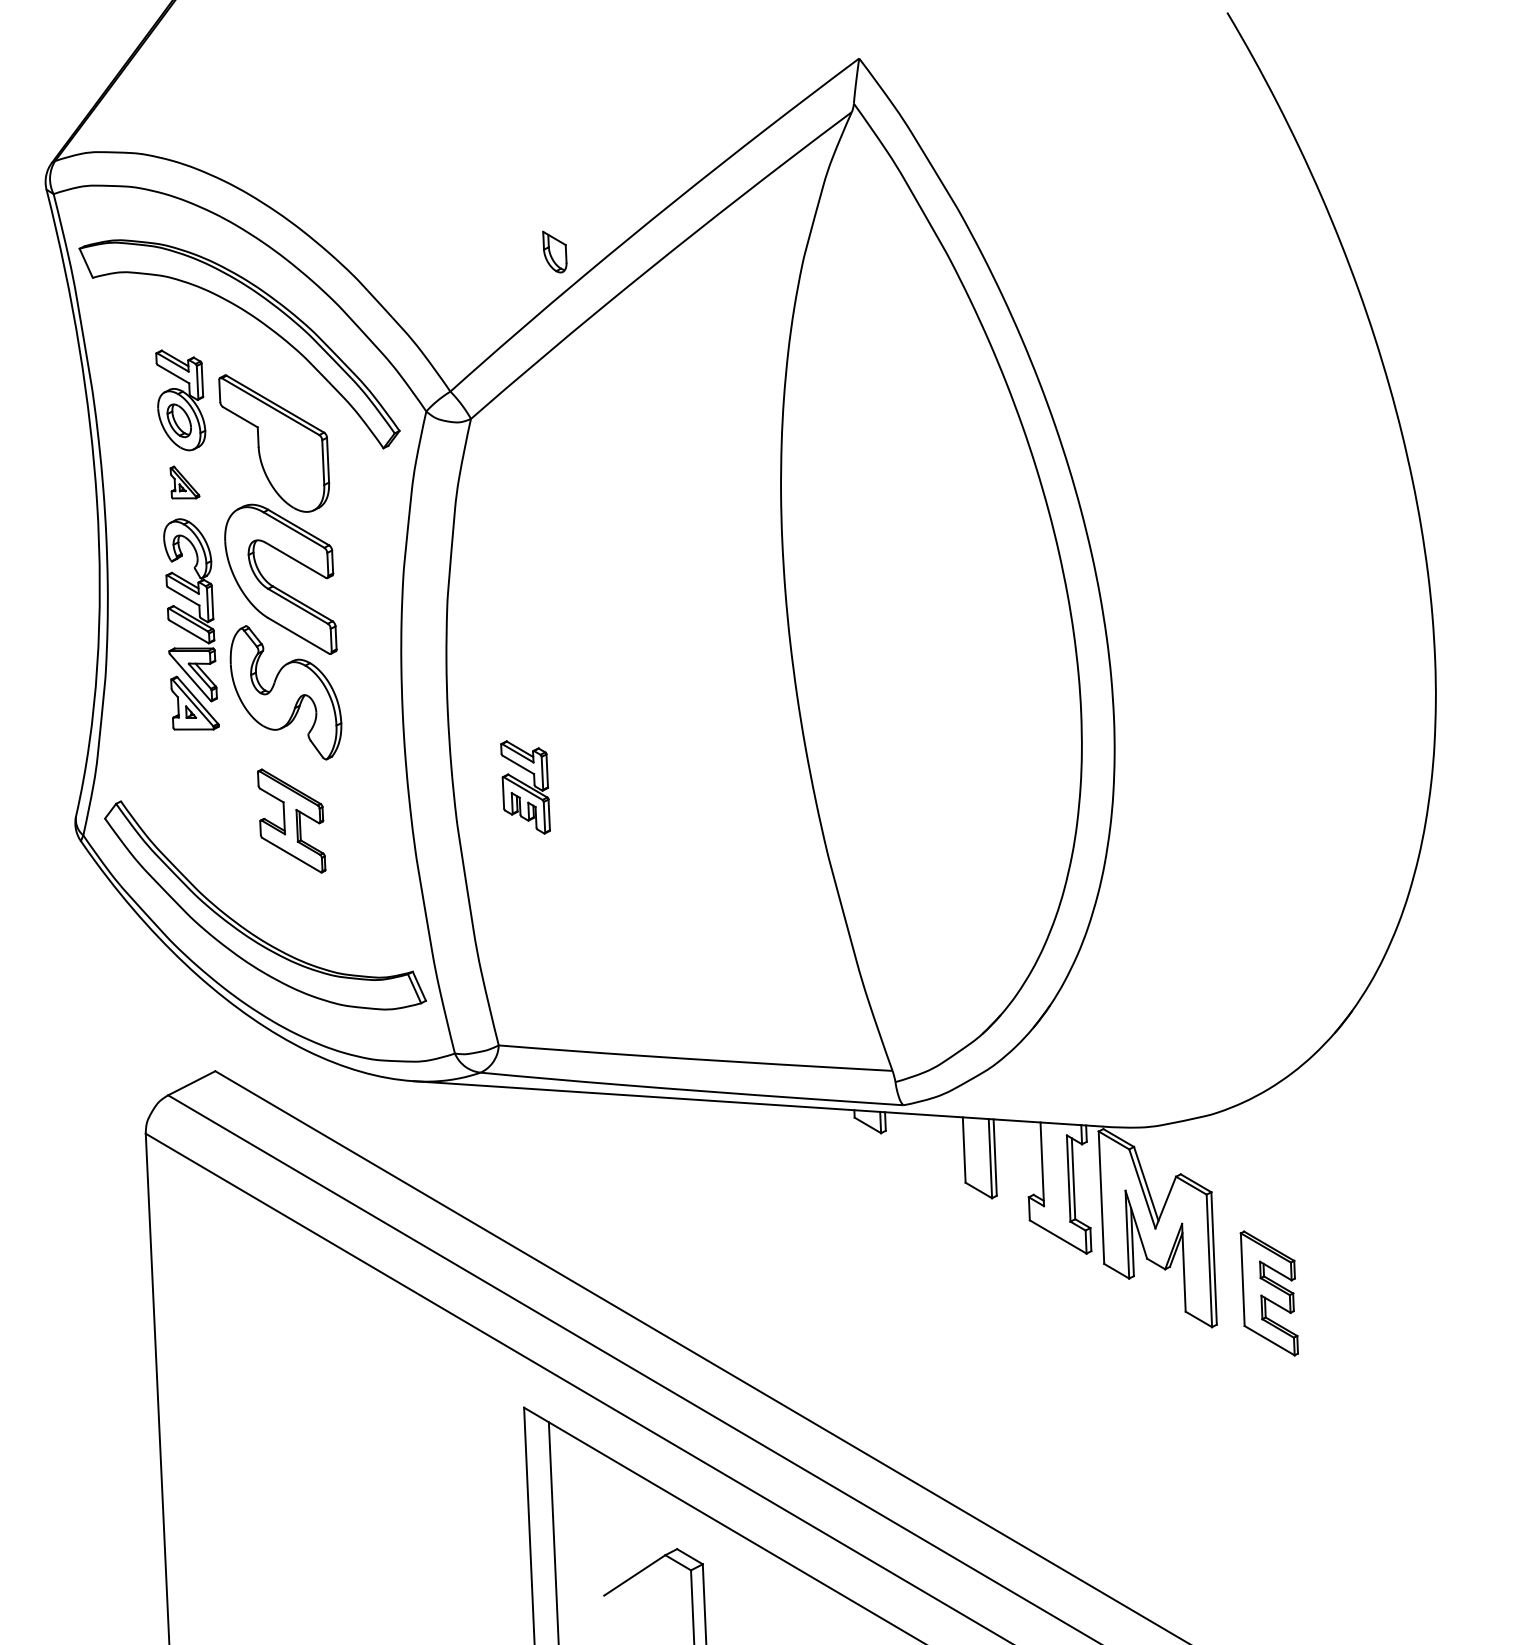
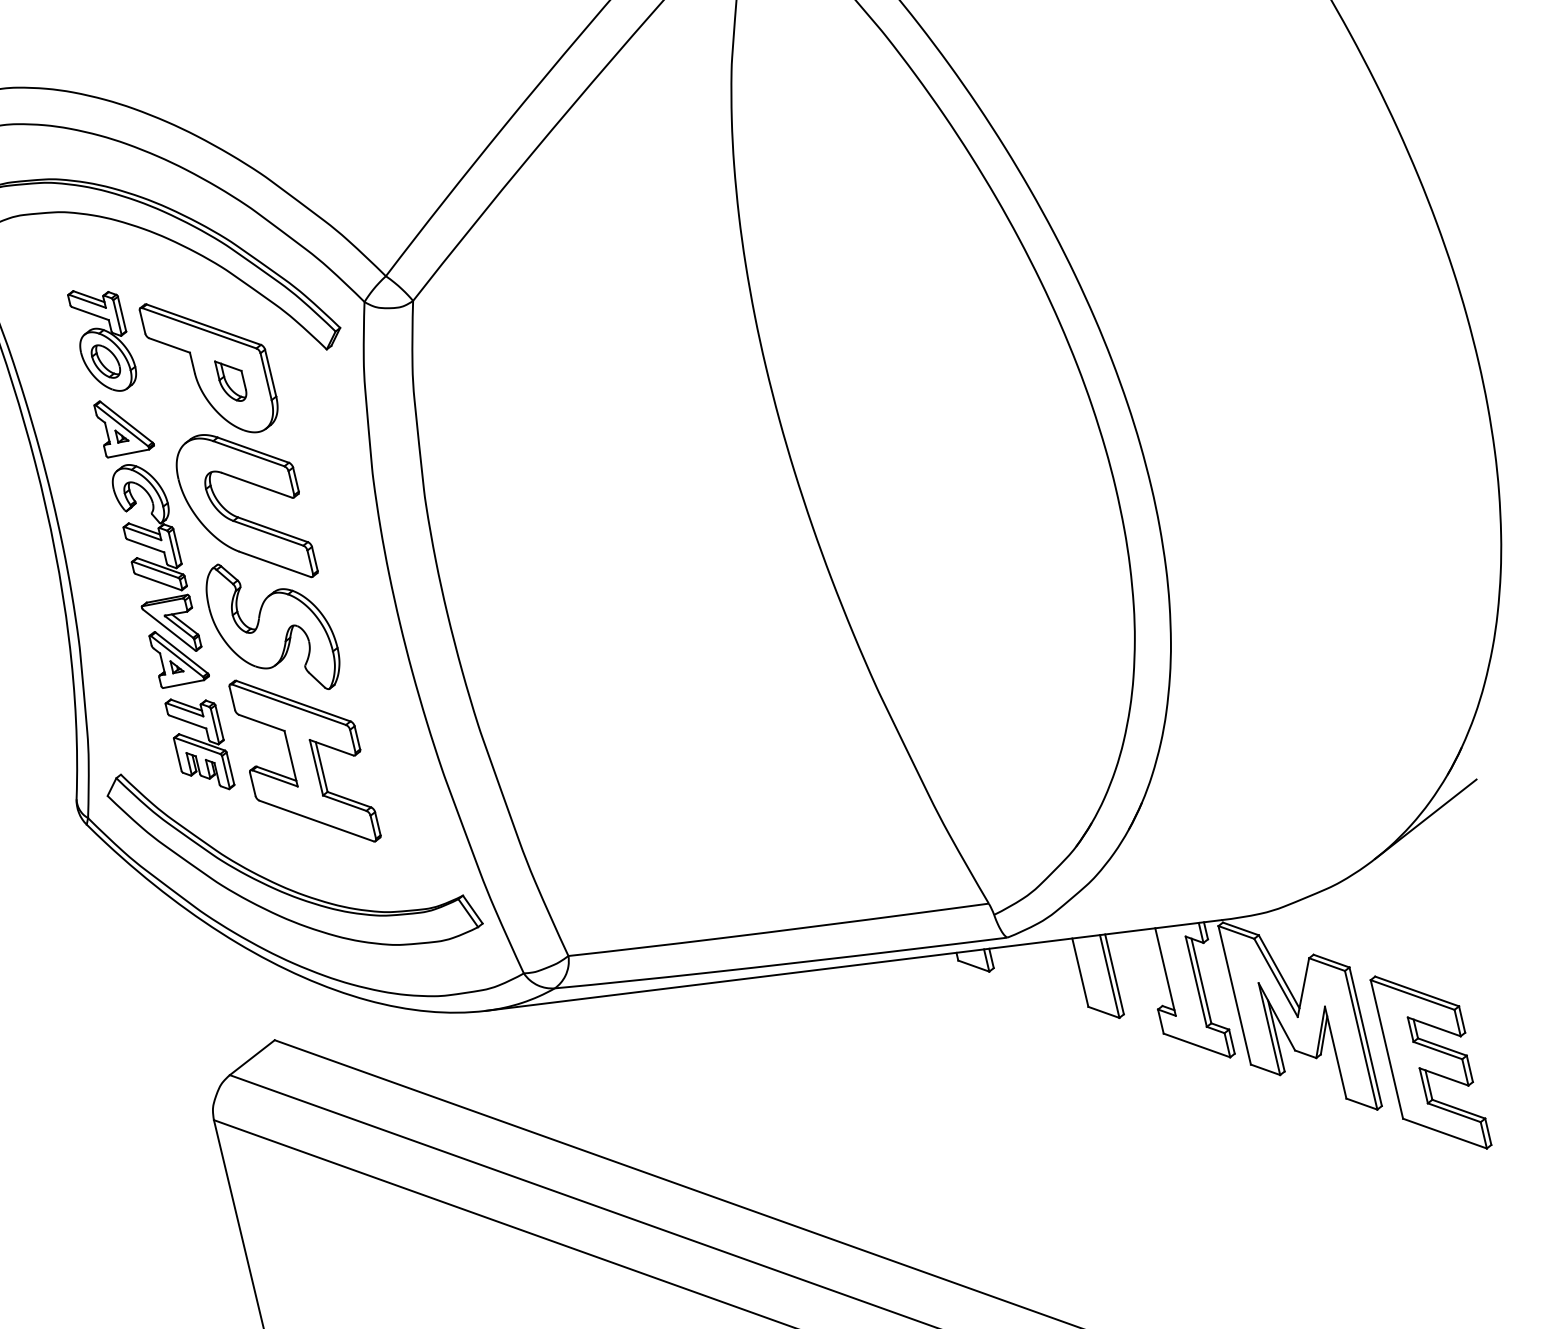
part: (554, 251) -> (230, 379), moved
part: (184, 482) -> (123, 425), size x1.67
part: (525, 787) -> (199, 744), moved
part: (291, 820) -> (304, 760), size x1.67
line: (1306, 1069) -> (1425, 818), added
part: (1269, 1293) -> (1431, 1062), size x1.43

